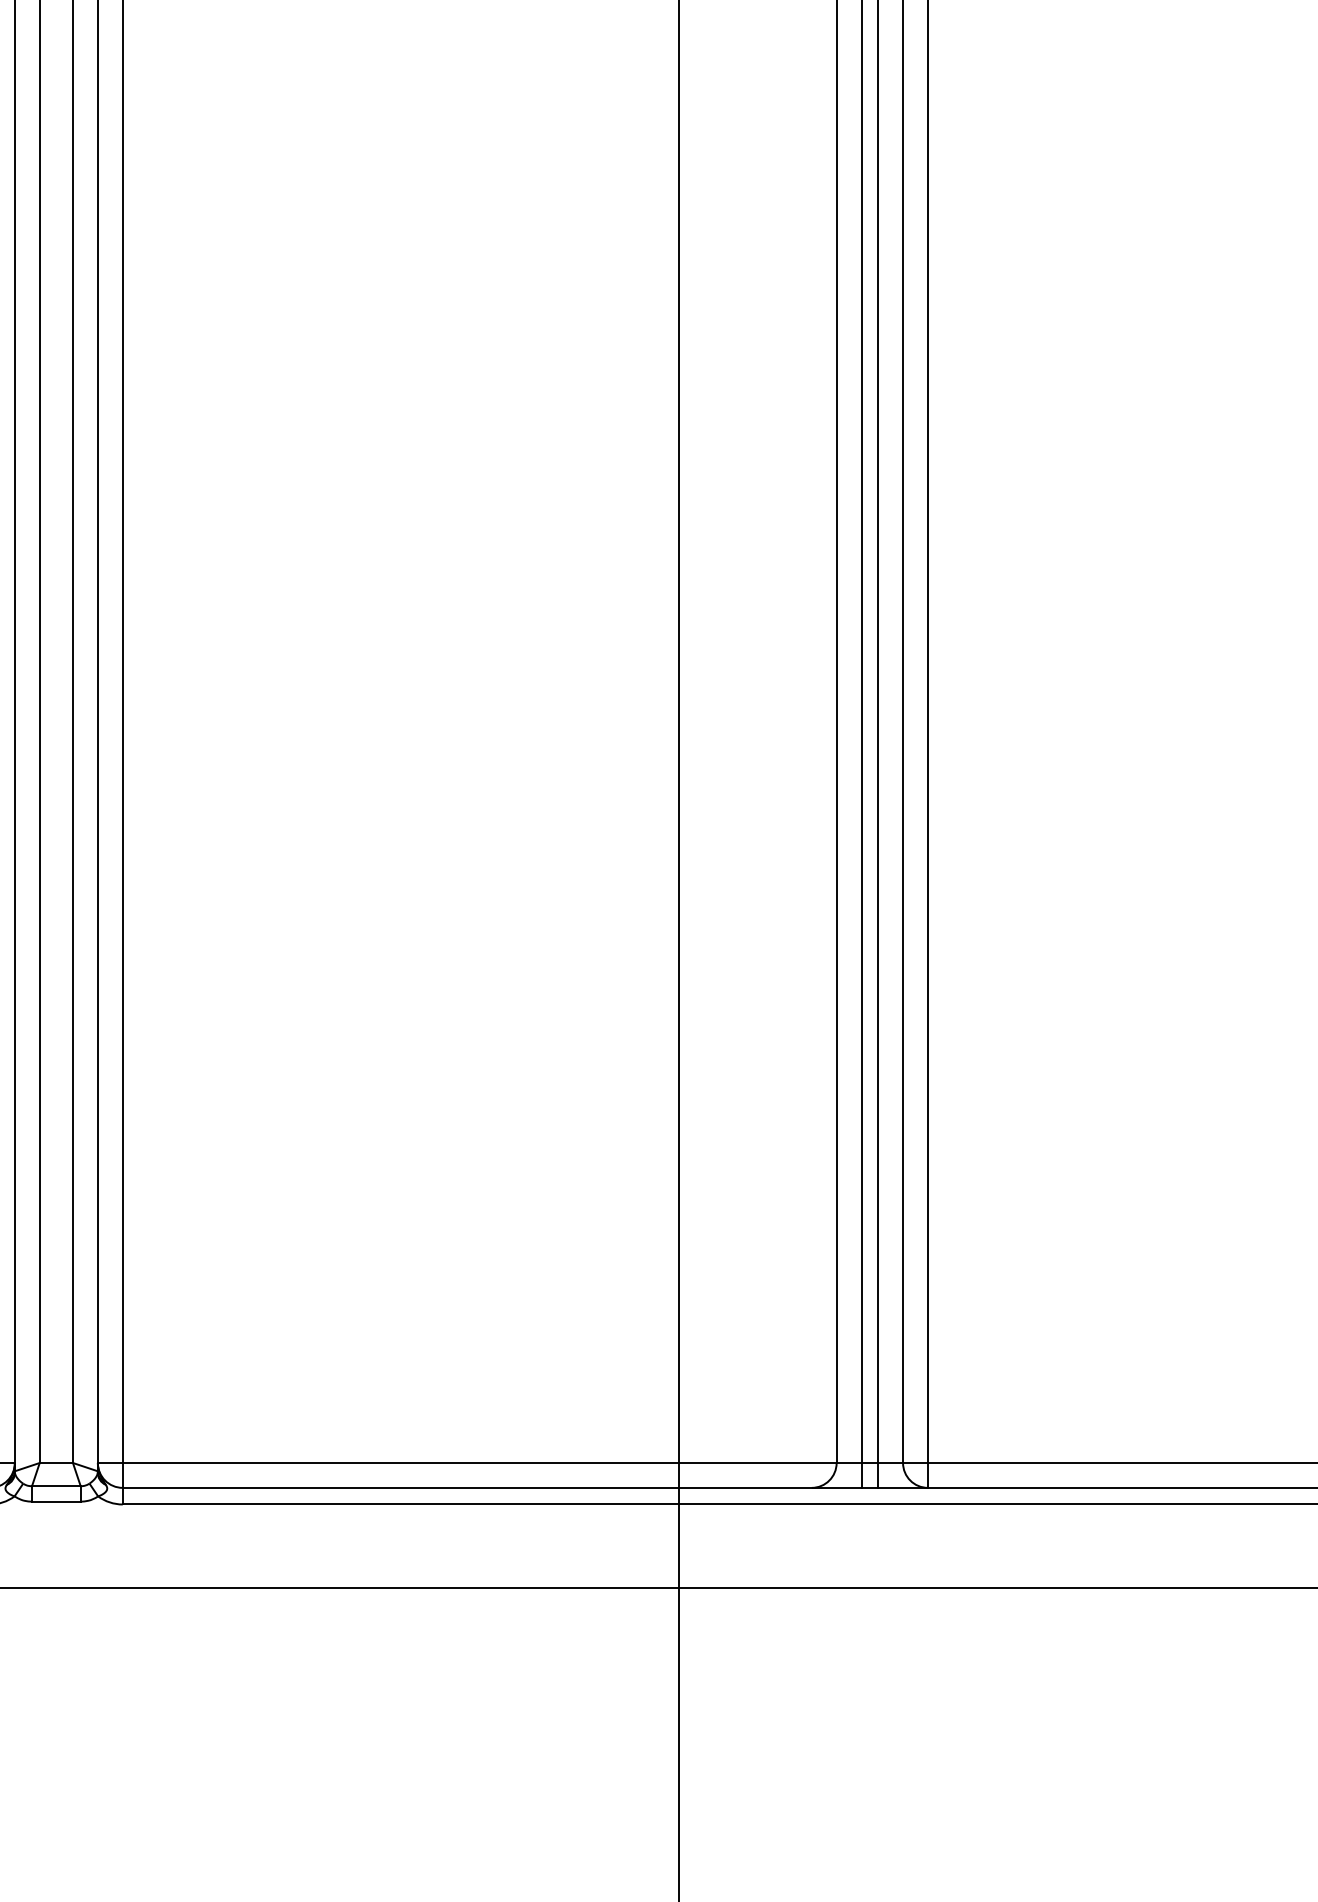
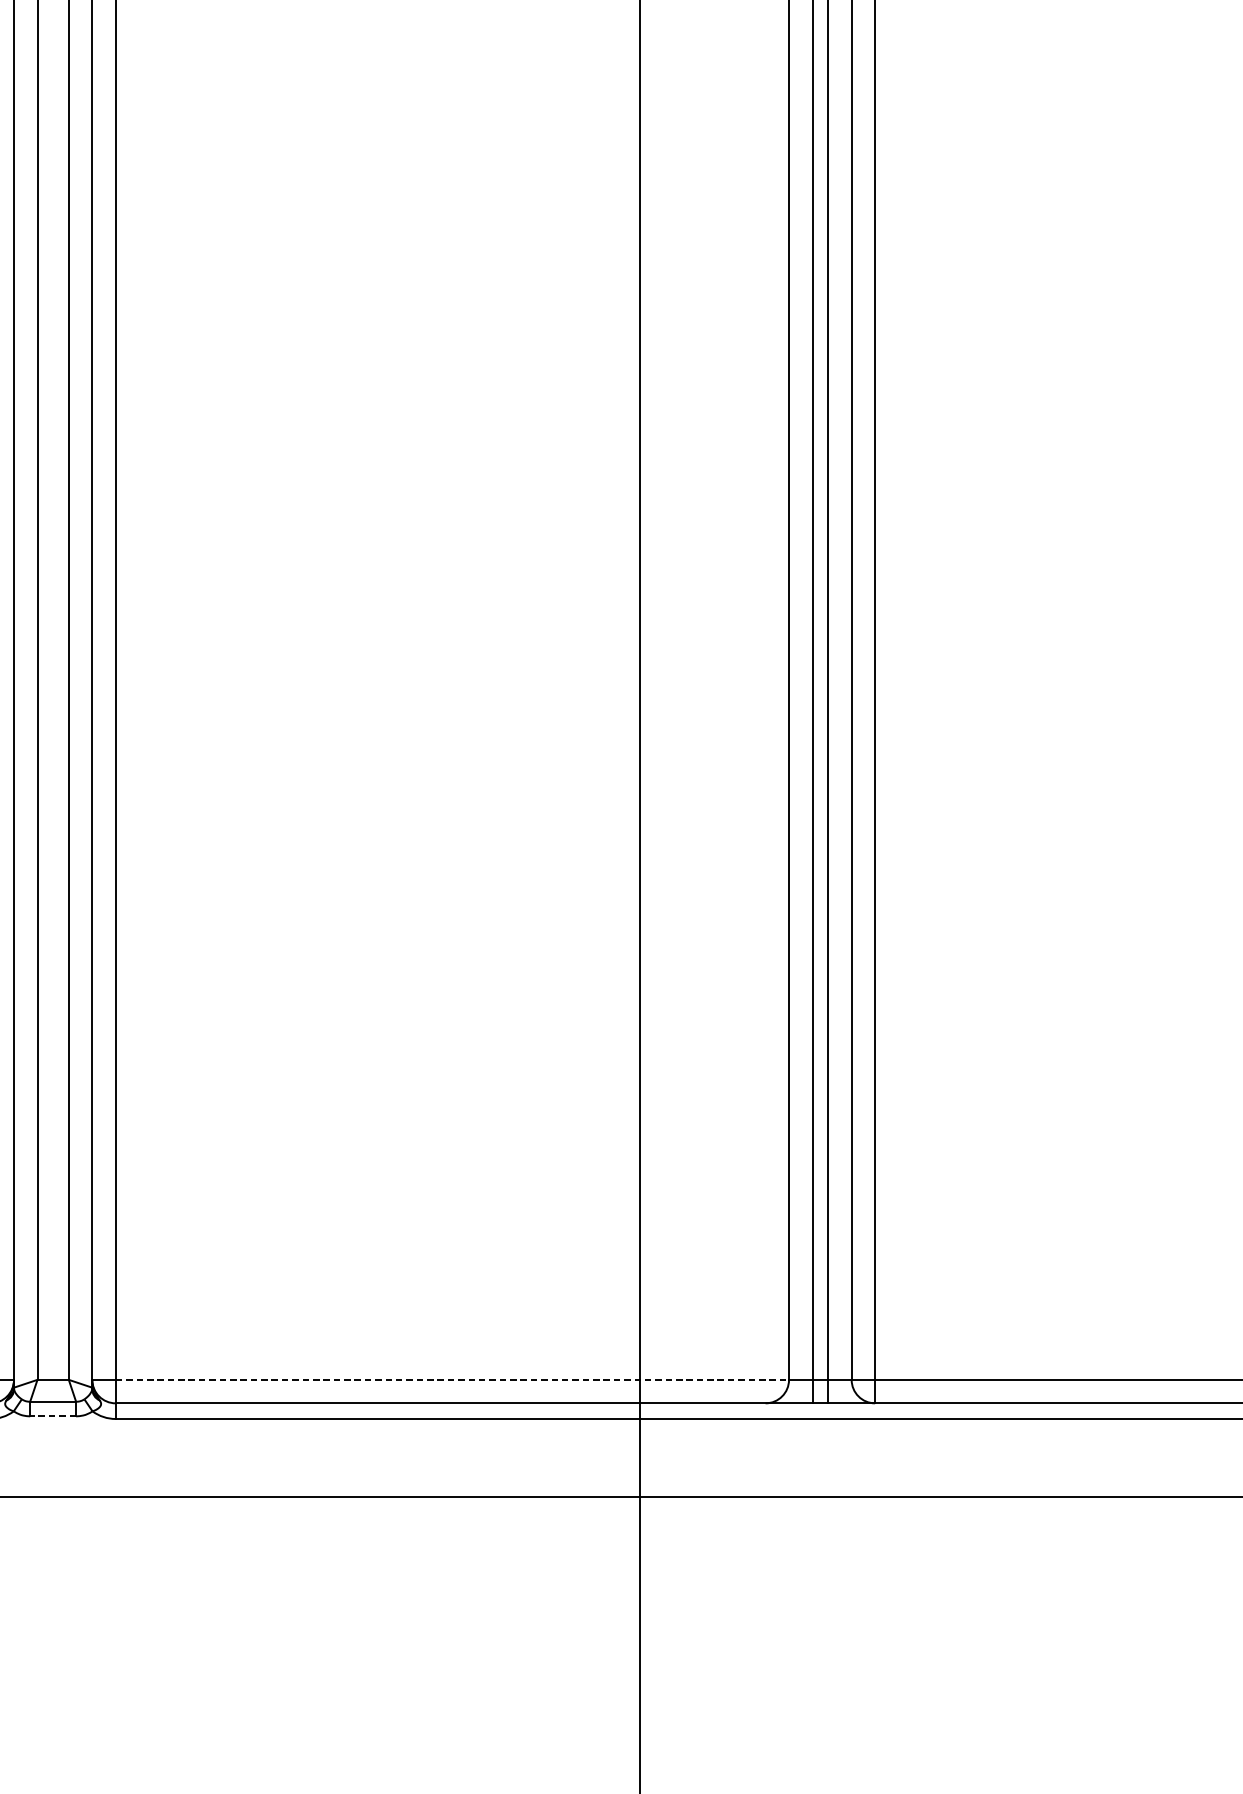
line: (479, 1462) -> (452, 1379), solid -> dashed
line: (55, 1501) -> (52, 1416), solid -> dashed

